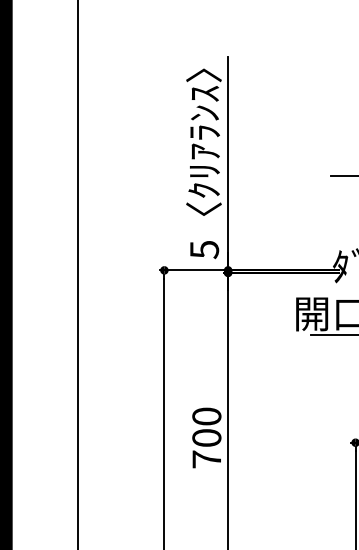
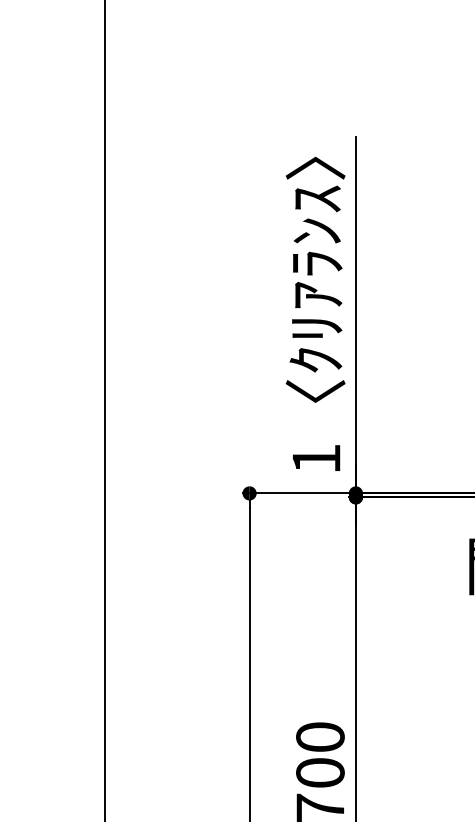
text: (204, 250) -> (316, 460), 5 -> 1

